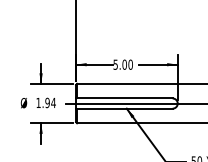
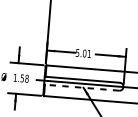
text: (130, 64) -> (89, 53), 5.00 -> 5.01
text: (50, 102) -> (24, 78), 1.94 -> 1.58
line: (124, 108) -> (81, 87), solid -> dashed

